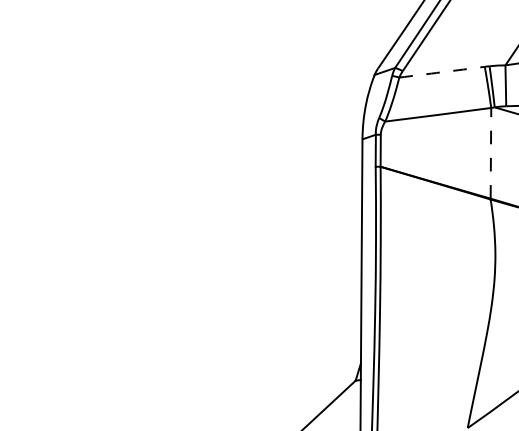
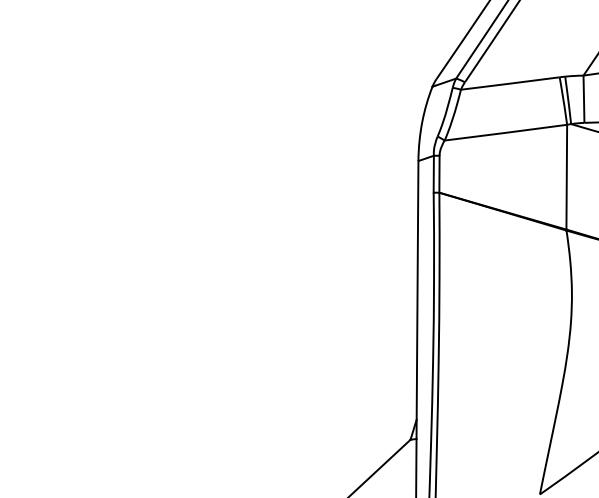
arc: (442, 72) -> (510, 83), dashed -> solid
line: (490, 152) -> (566, 176), dashed -> solid

